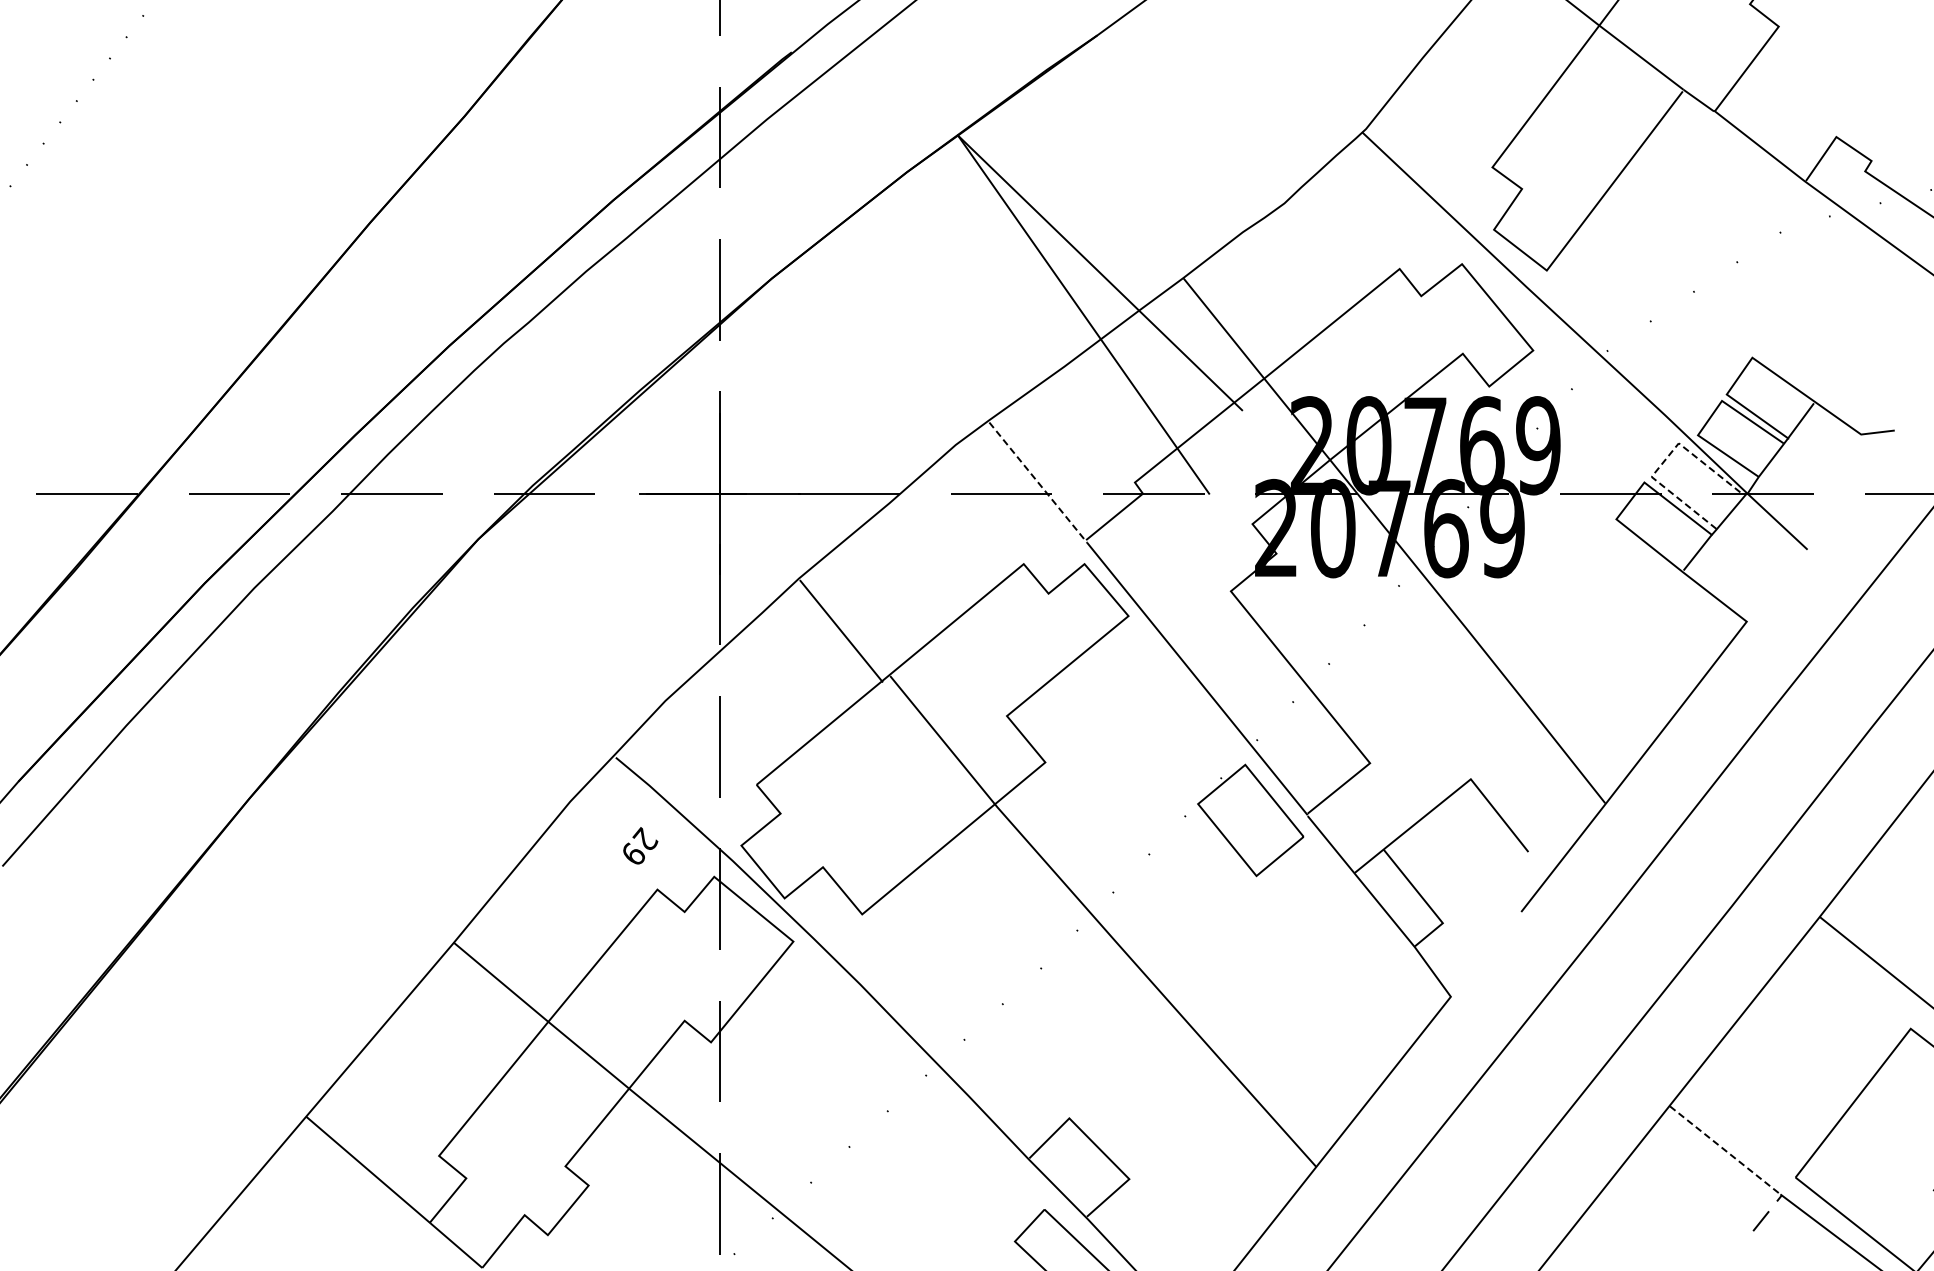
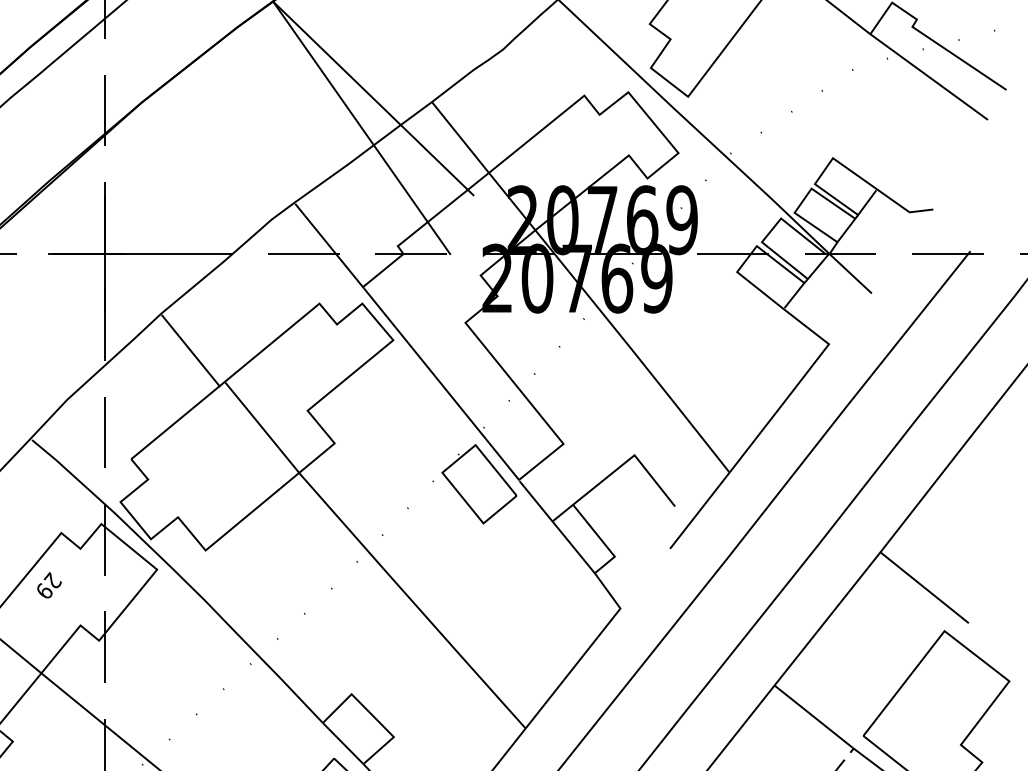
line: (1664, 460) -> (771, 230), dashed -> solid
line: (1038, 482) -> (329, 246), dashed -> solid
text: (640, 845) -> (49, 585), moved
line: (1725, 1150) -> (814, 716), dashed -> solid

